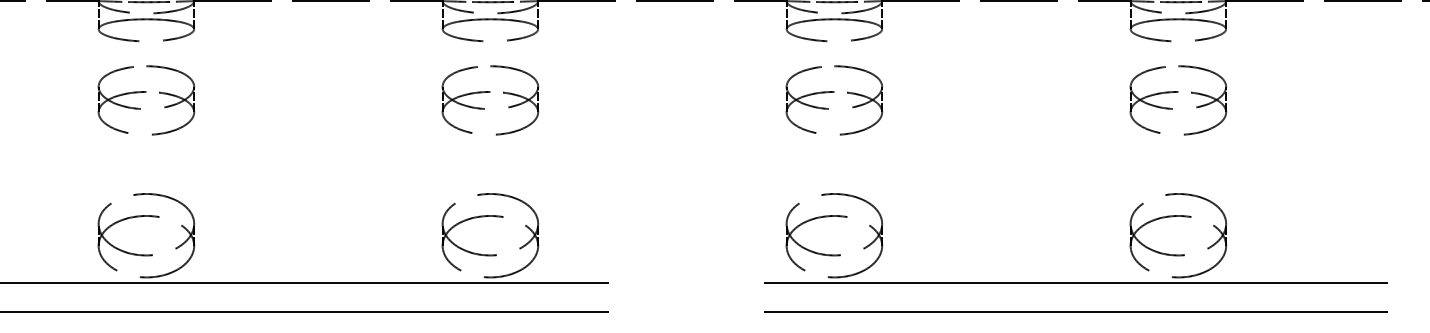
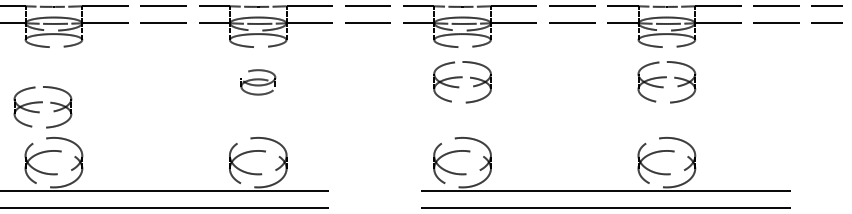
part: (145, 100) -> (42, 107), moved
part: (490, 100) -> (258, 82), size x0.6

